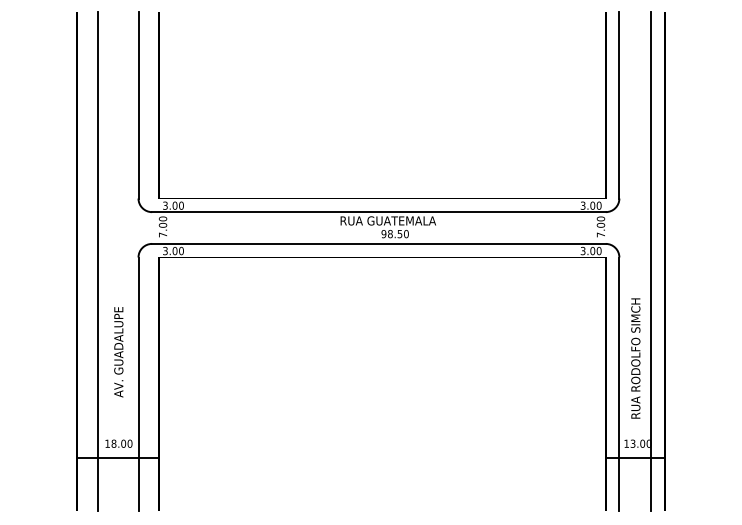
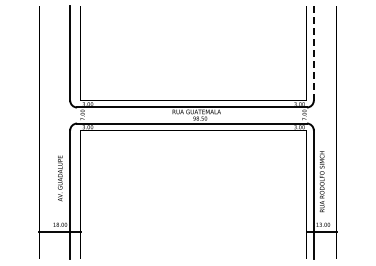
line: (618, 105) -> (313, 53), solid -> dashed
line: (97, 261) -> (49, 132), removed
line: (650, 261) -> (329, 132), removed

